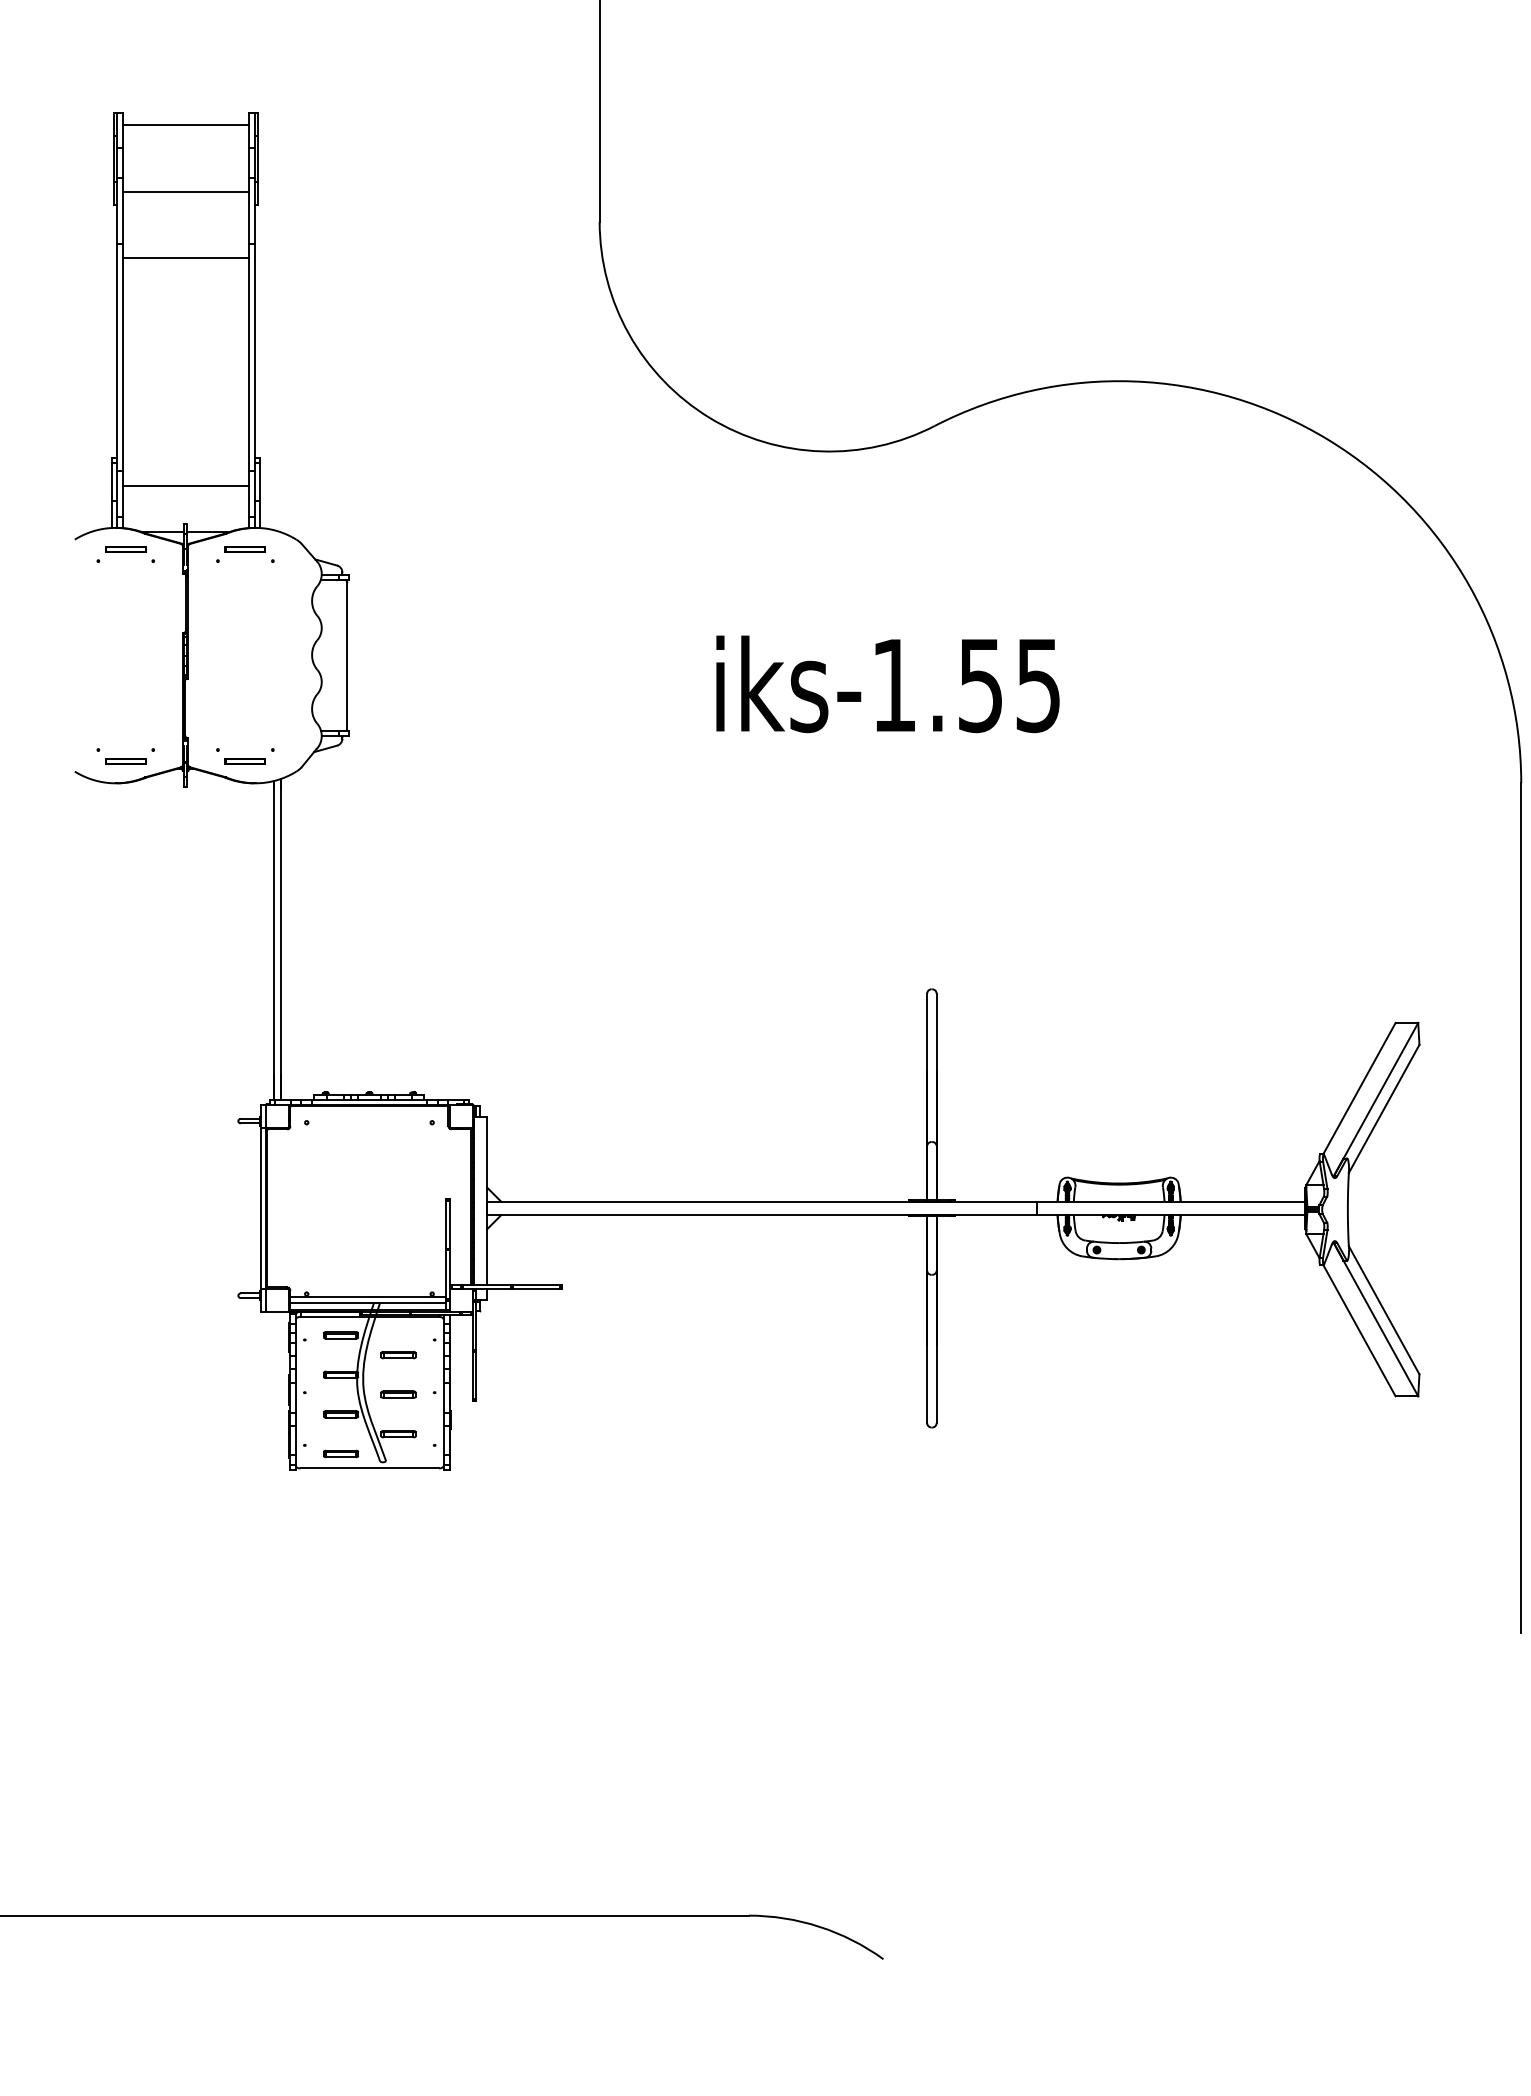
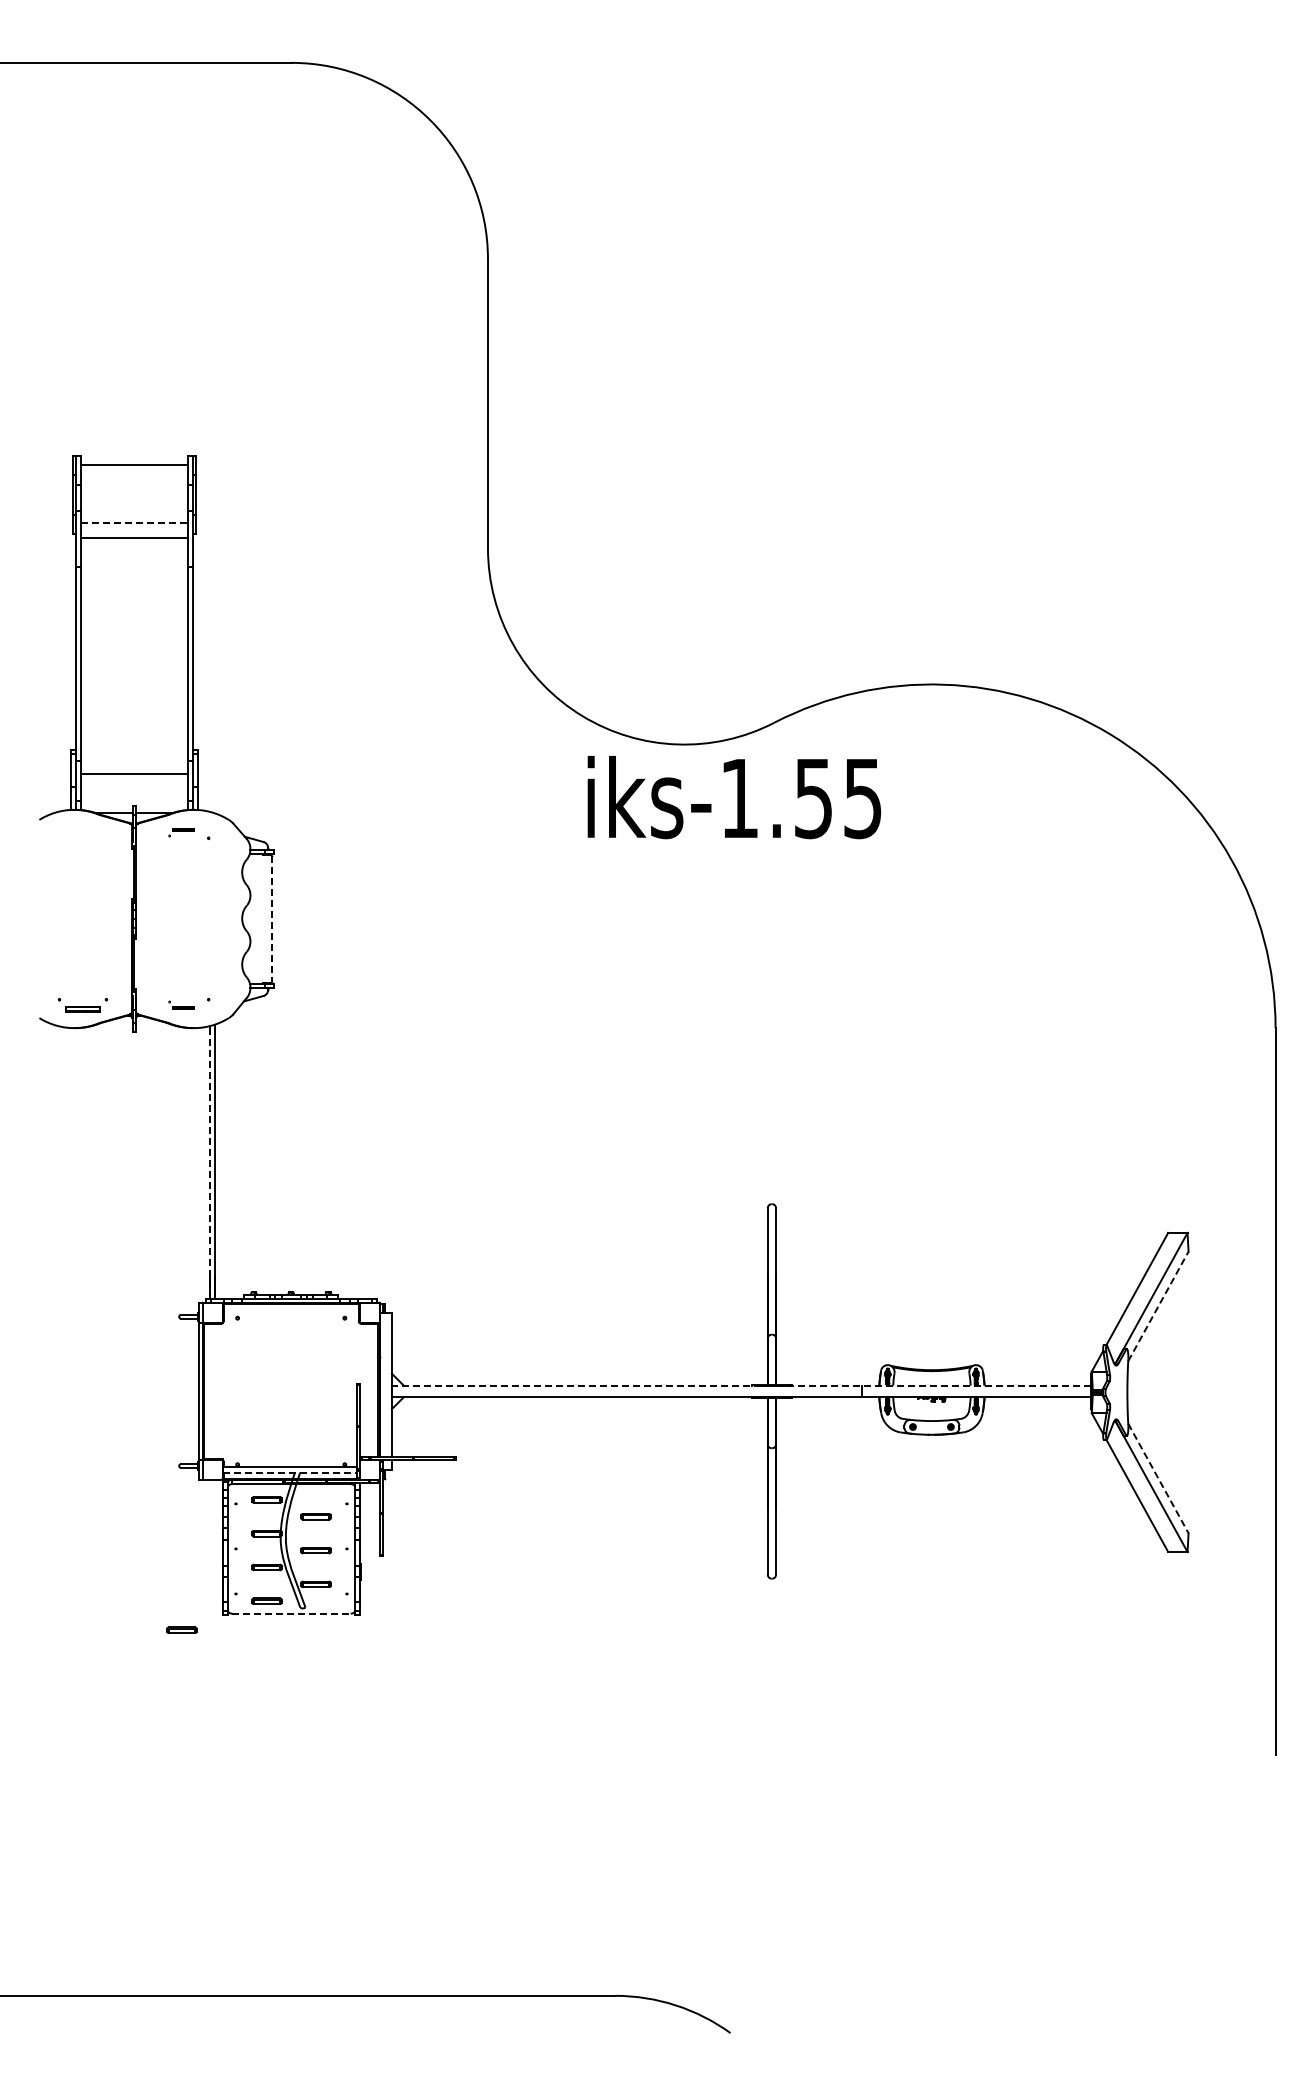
line: (186, 192) -> (134, 523), solid -> dashed
line: (186, 258) -> (134, 538), moved
part: (125, 554) -> (82, 832), removed
part: (241, 554) -> (181, 832), size x0.6
line: (346, 656) -> (271, 919), solid -> dashed
text: (888, 684) -> (734, 797), moved
part: (241, 756) -> (181, 1005), size x0.6
line: (274, 940) -> (210, 1162), solid -> dashed
line: (1384, 1109) -> (1158, 1306), solid -> dashed
line: (896, 1201) -> (741, 1385), solid -> dashed
line: (368, 1303) -> (290, 1472), solid -> dashed
line: (1384, 1310) -> (1158, 1478), solid -> dashed
line: (370, 1468) -> (292, 1613), solid -> dashed
part: (241, 1486) -> (181, 1629), added

